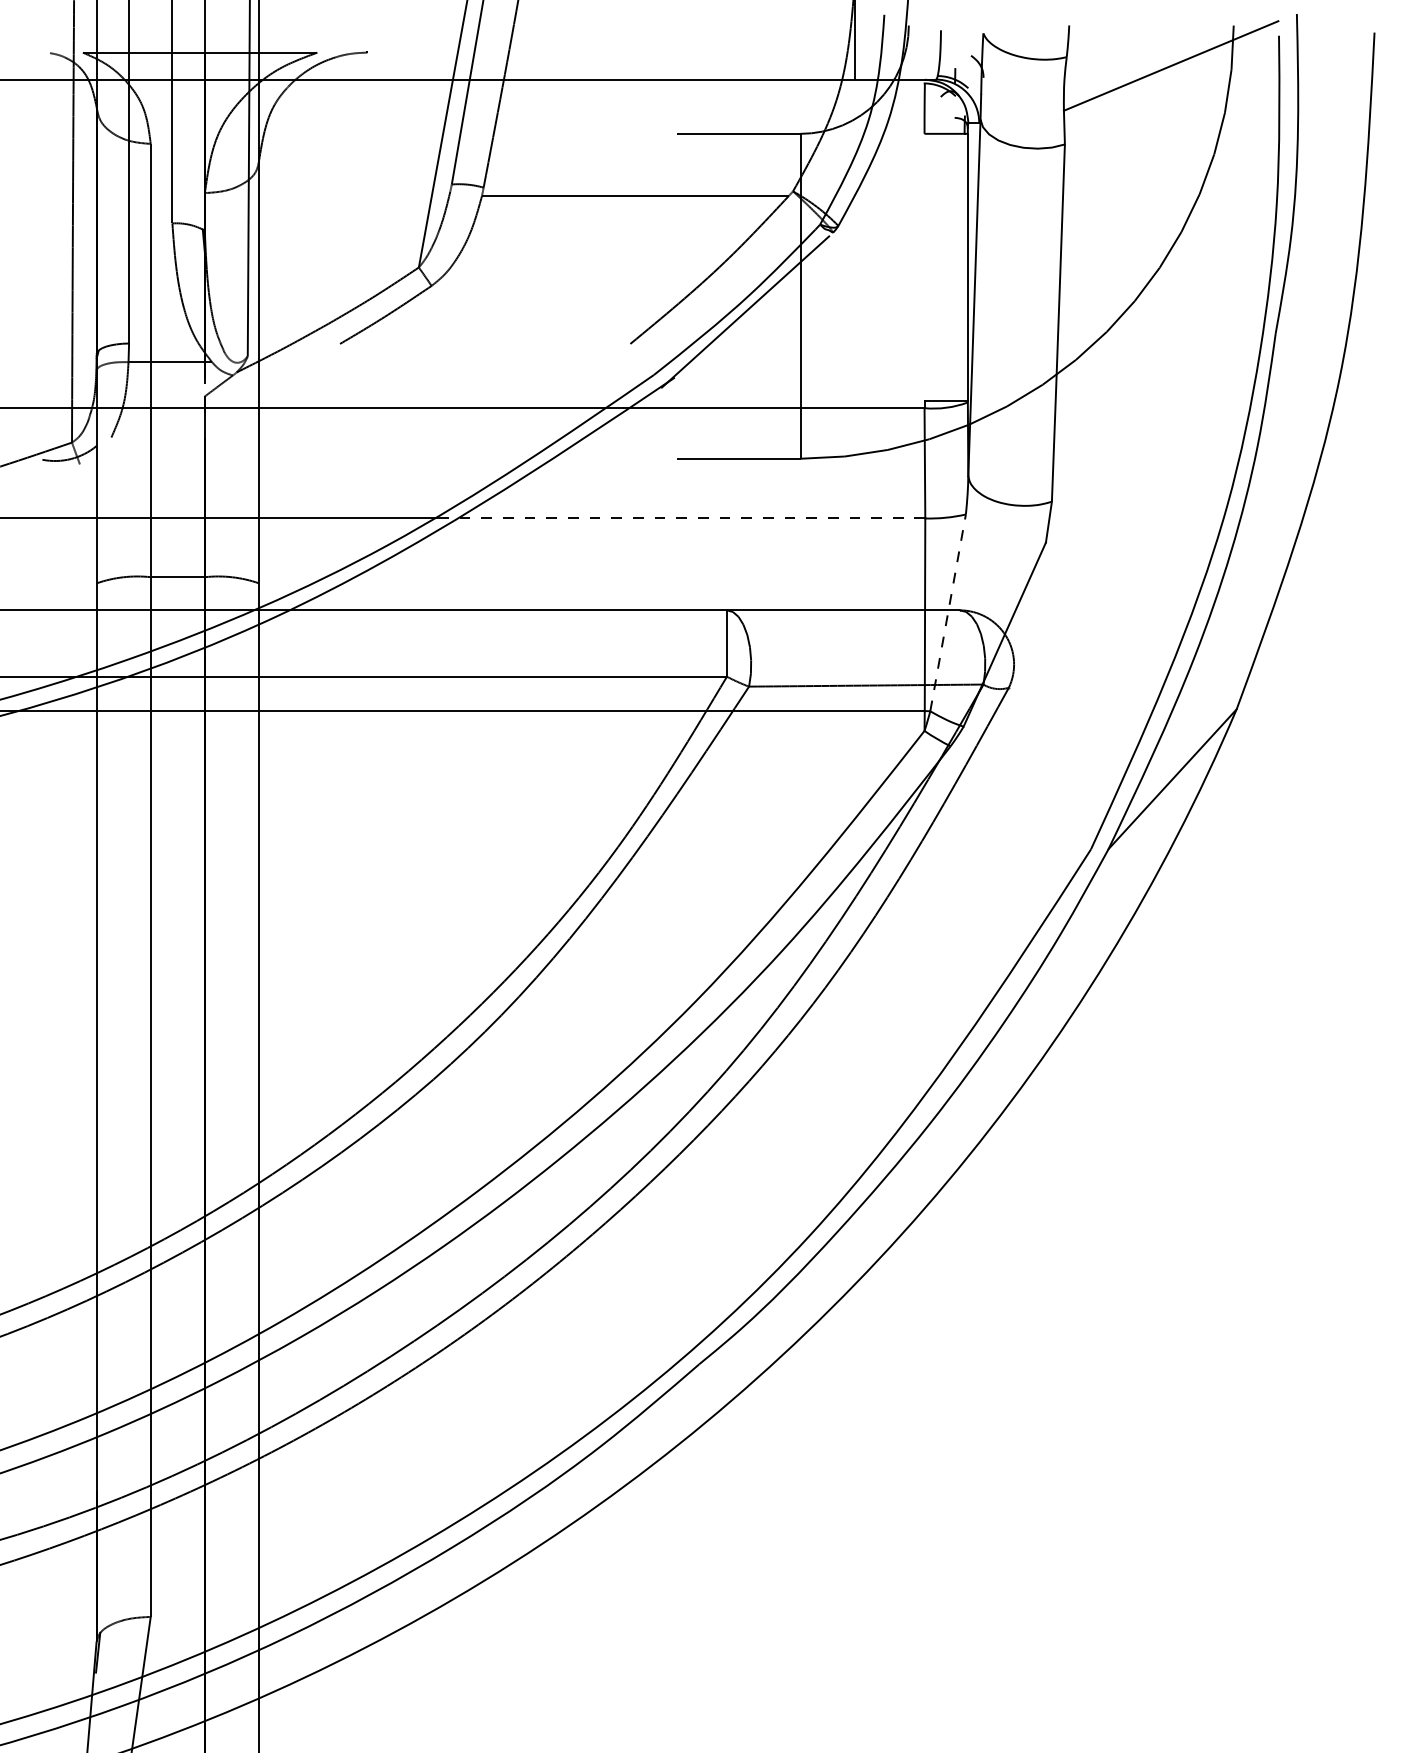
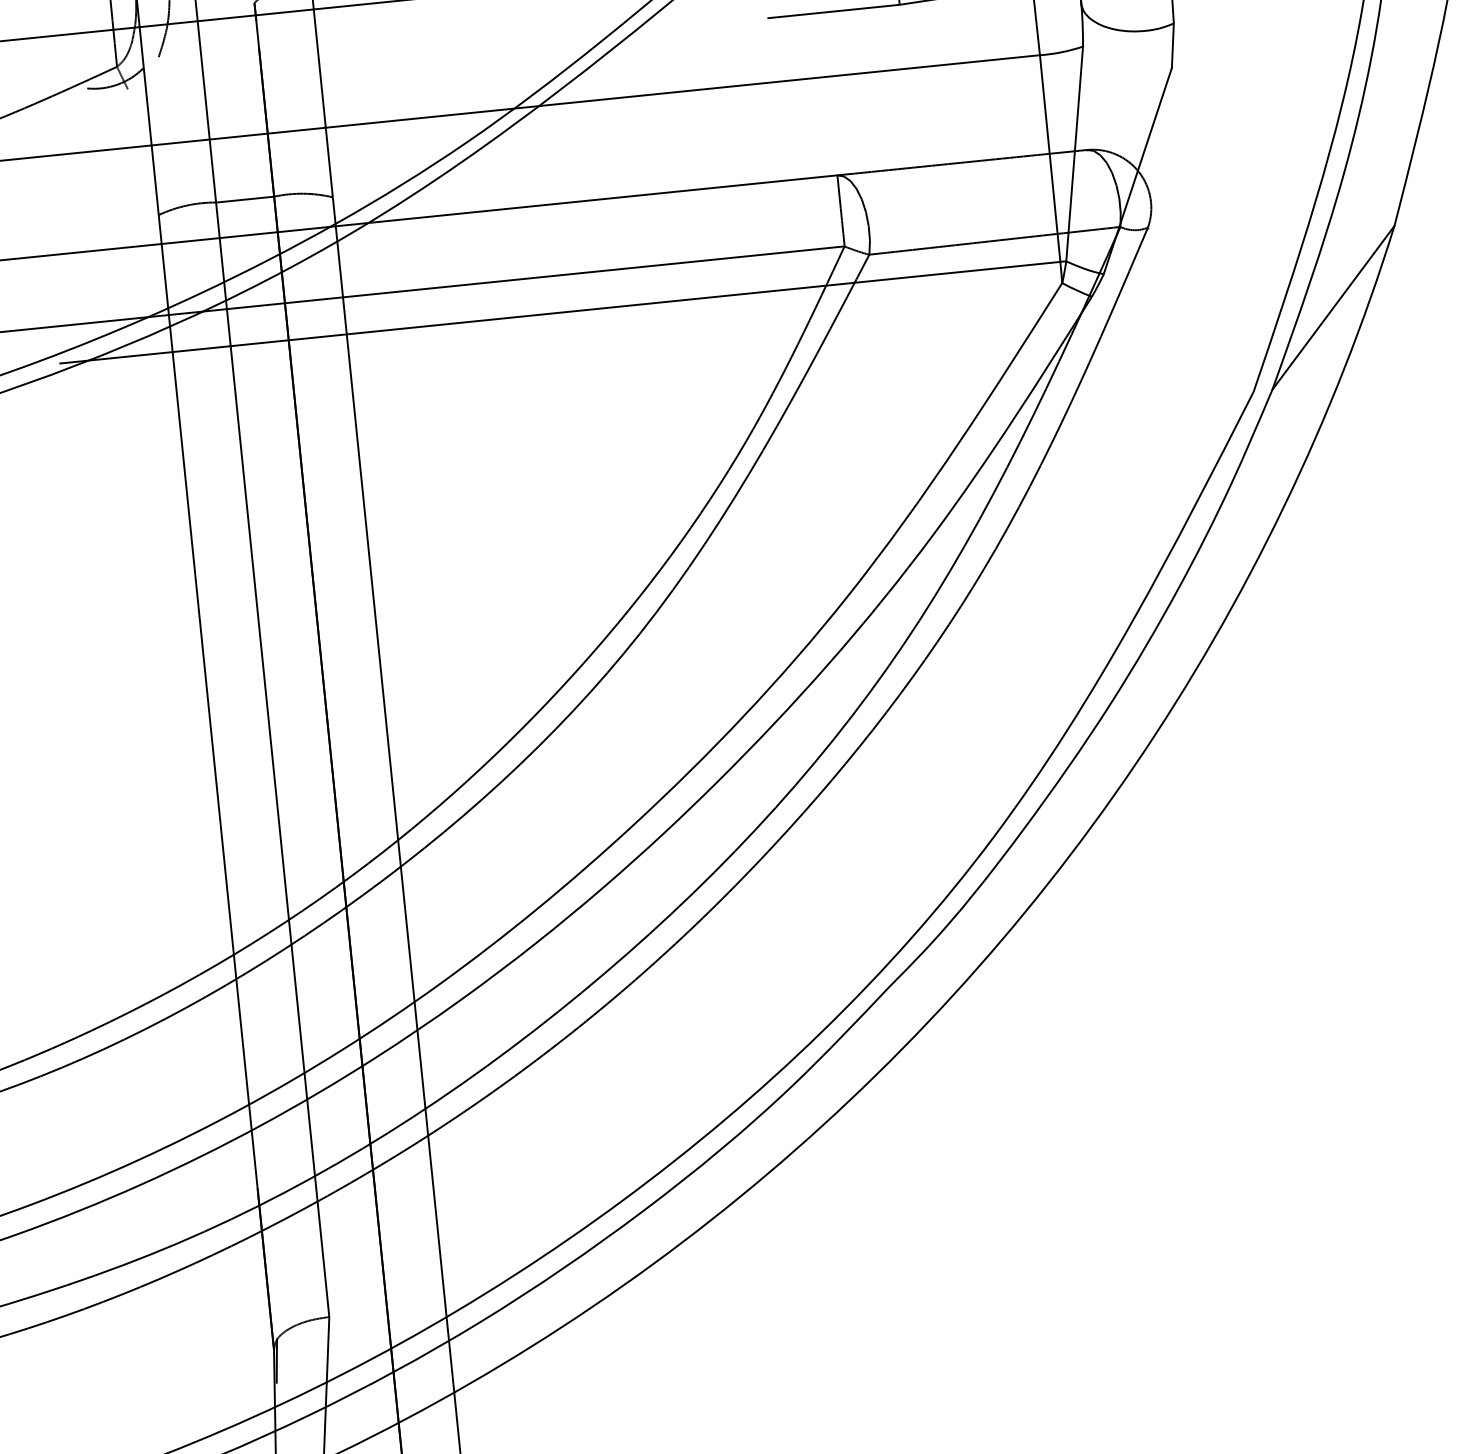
line: (682, 518) -> (779, 81), dashed -> solid
line: (948, 612) -> (1075, 153), dashed -> solid

